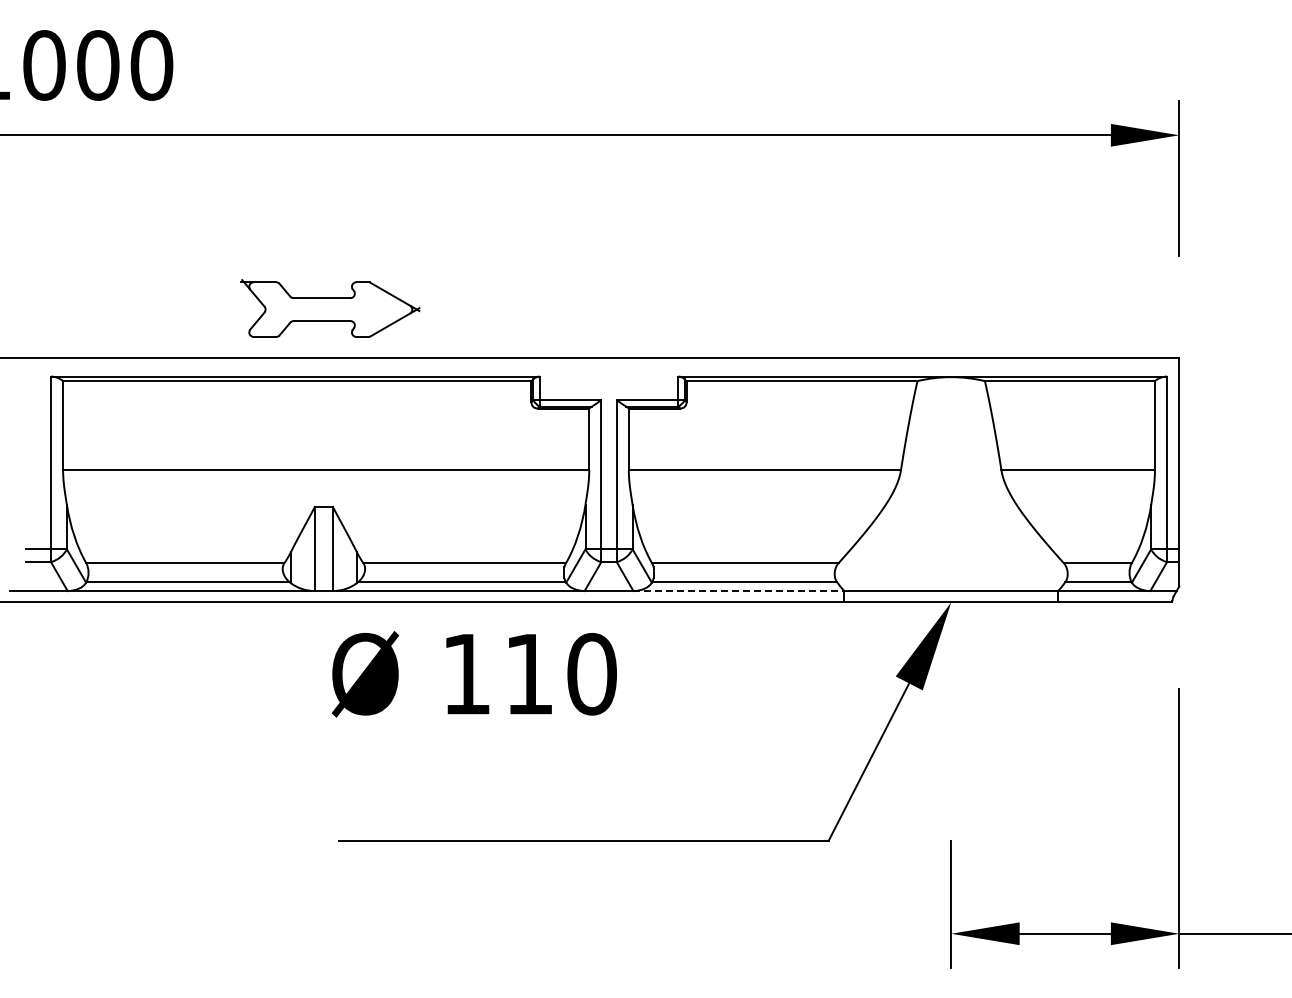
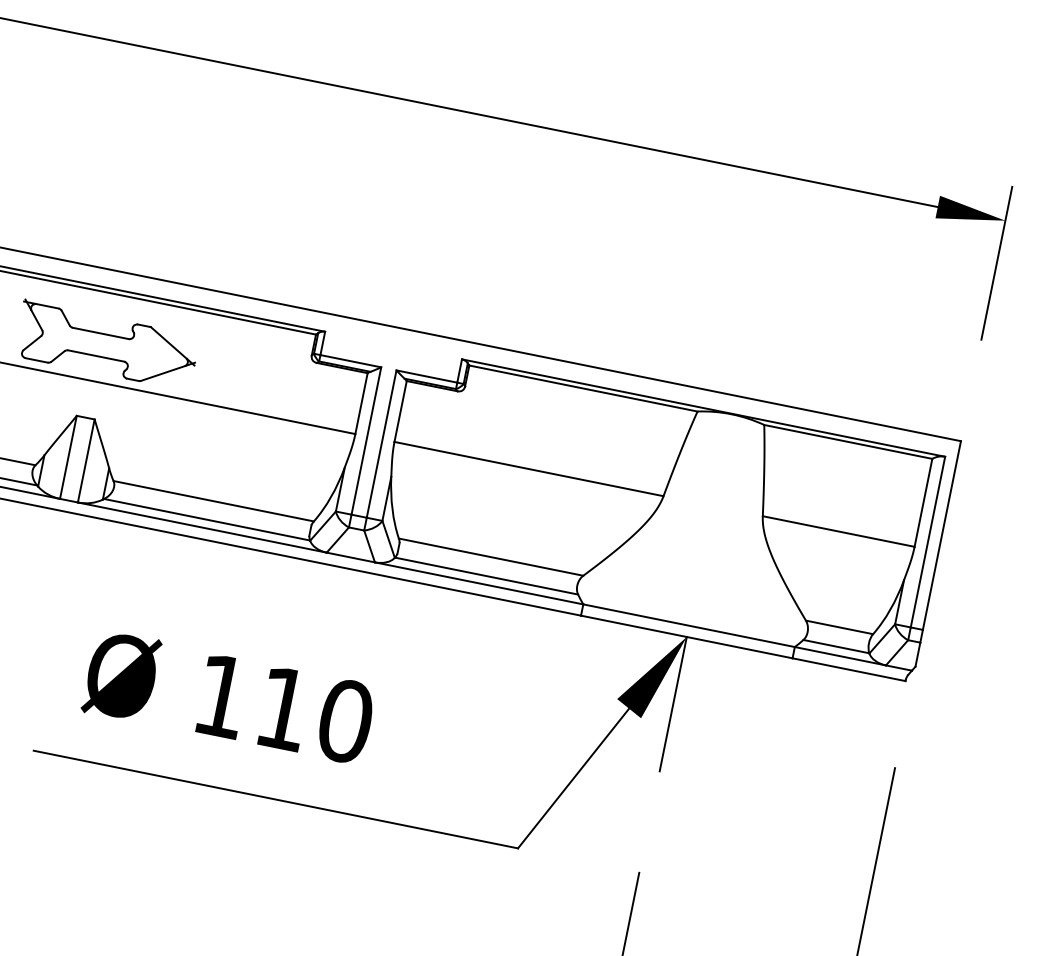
part: (330, 308) -> (107, 345), moved
line: (739, 591) -> (479, 583), dashed -> solid
line: (951, 670) -> (673, 704), added
text: (474, 674) -> (229, 698), moved

